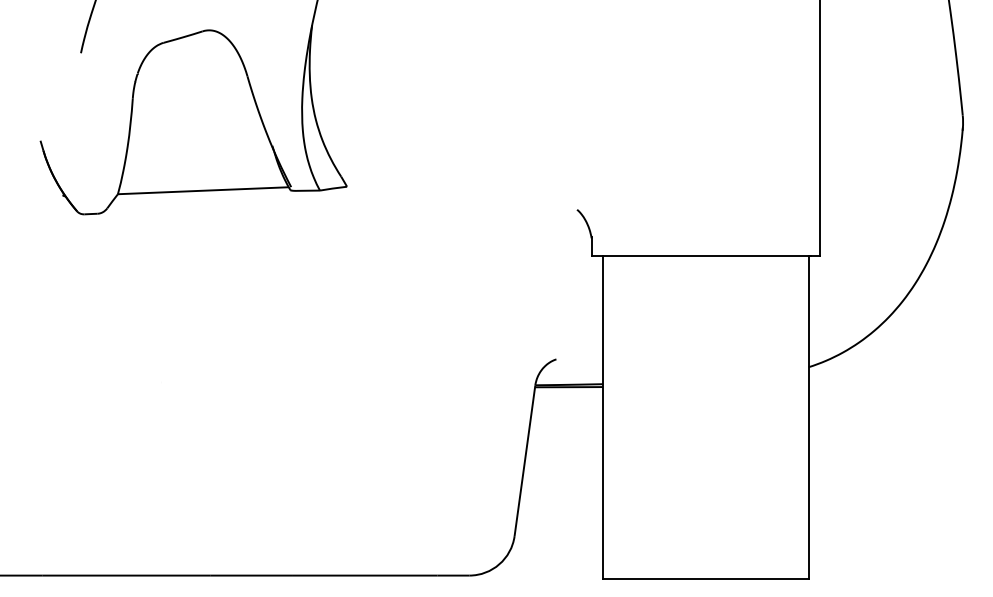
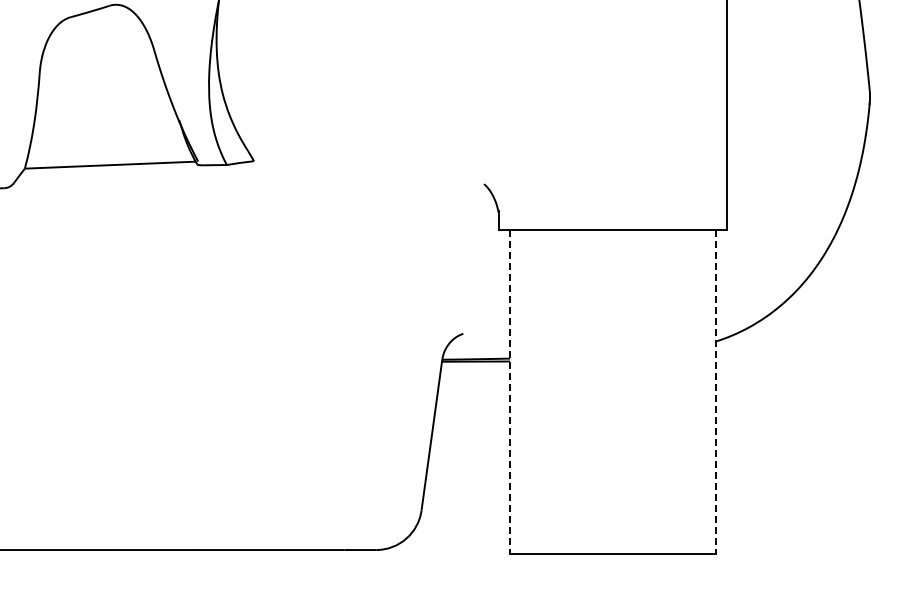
line: (603, 417) -> (510, 391), solid -> dashed
line: (808, 417) -> (715, 391), solid -> dashed

